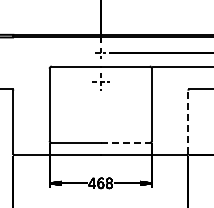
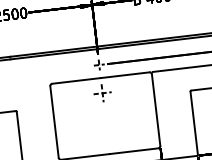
line: (188, 122) -> (194, 123), dashed -> solid
line: (125, 143) -> (134, 151), dashed -> solid

